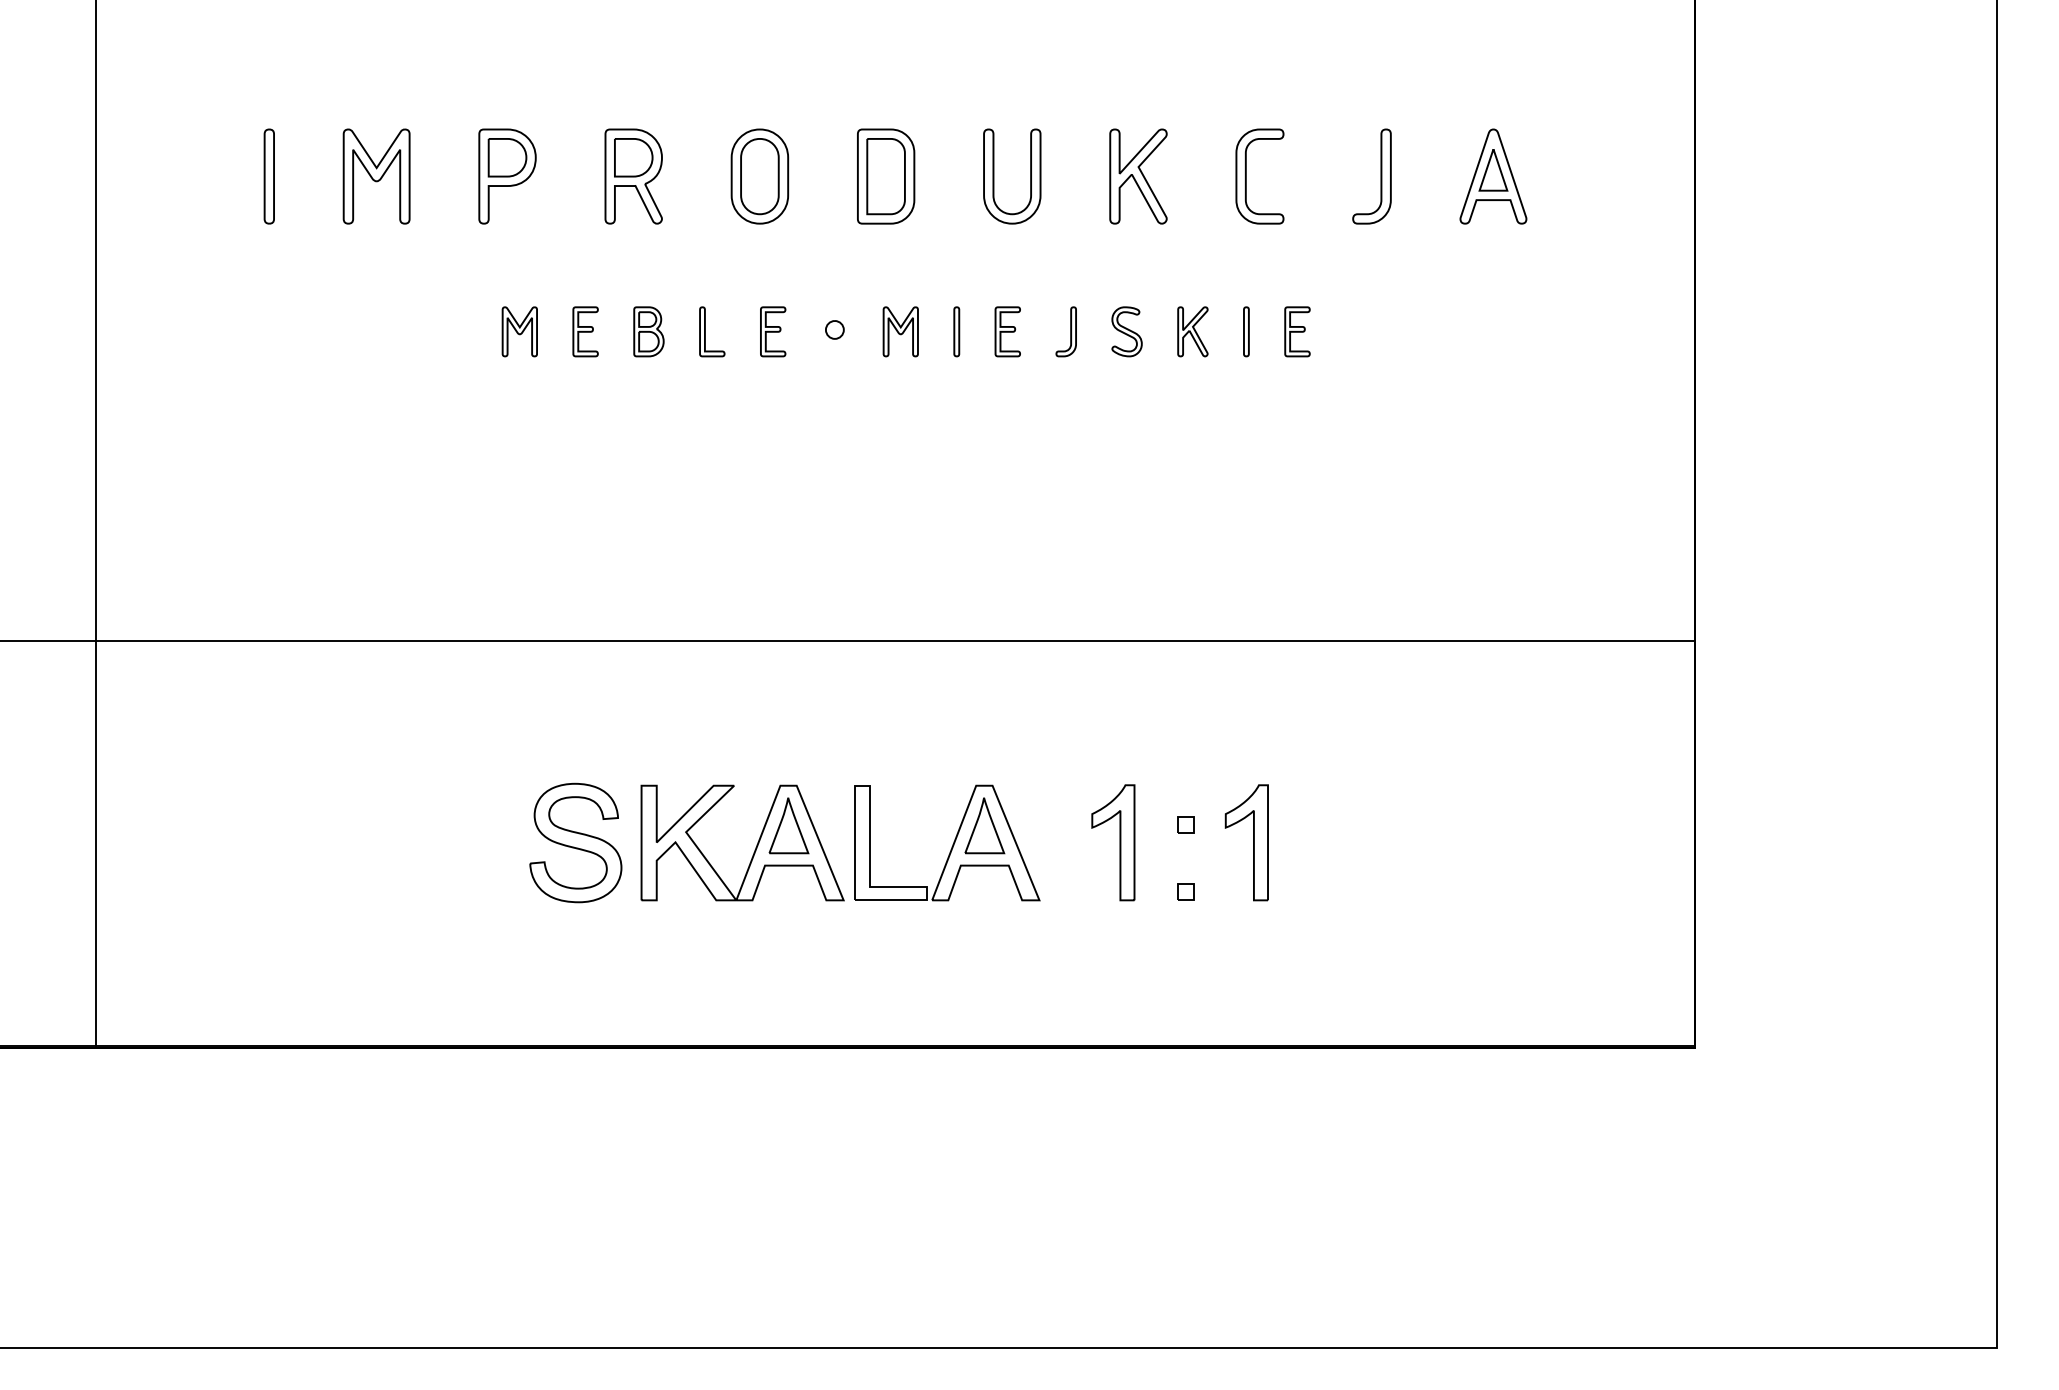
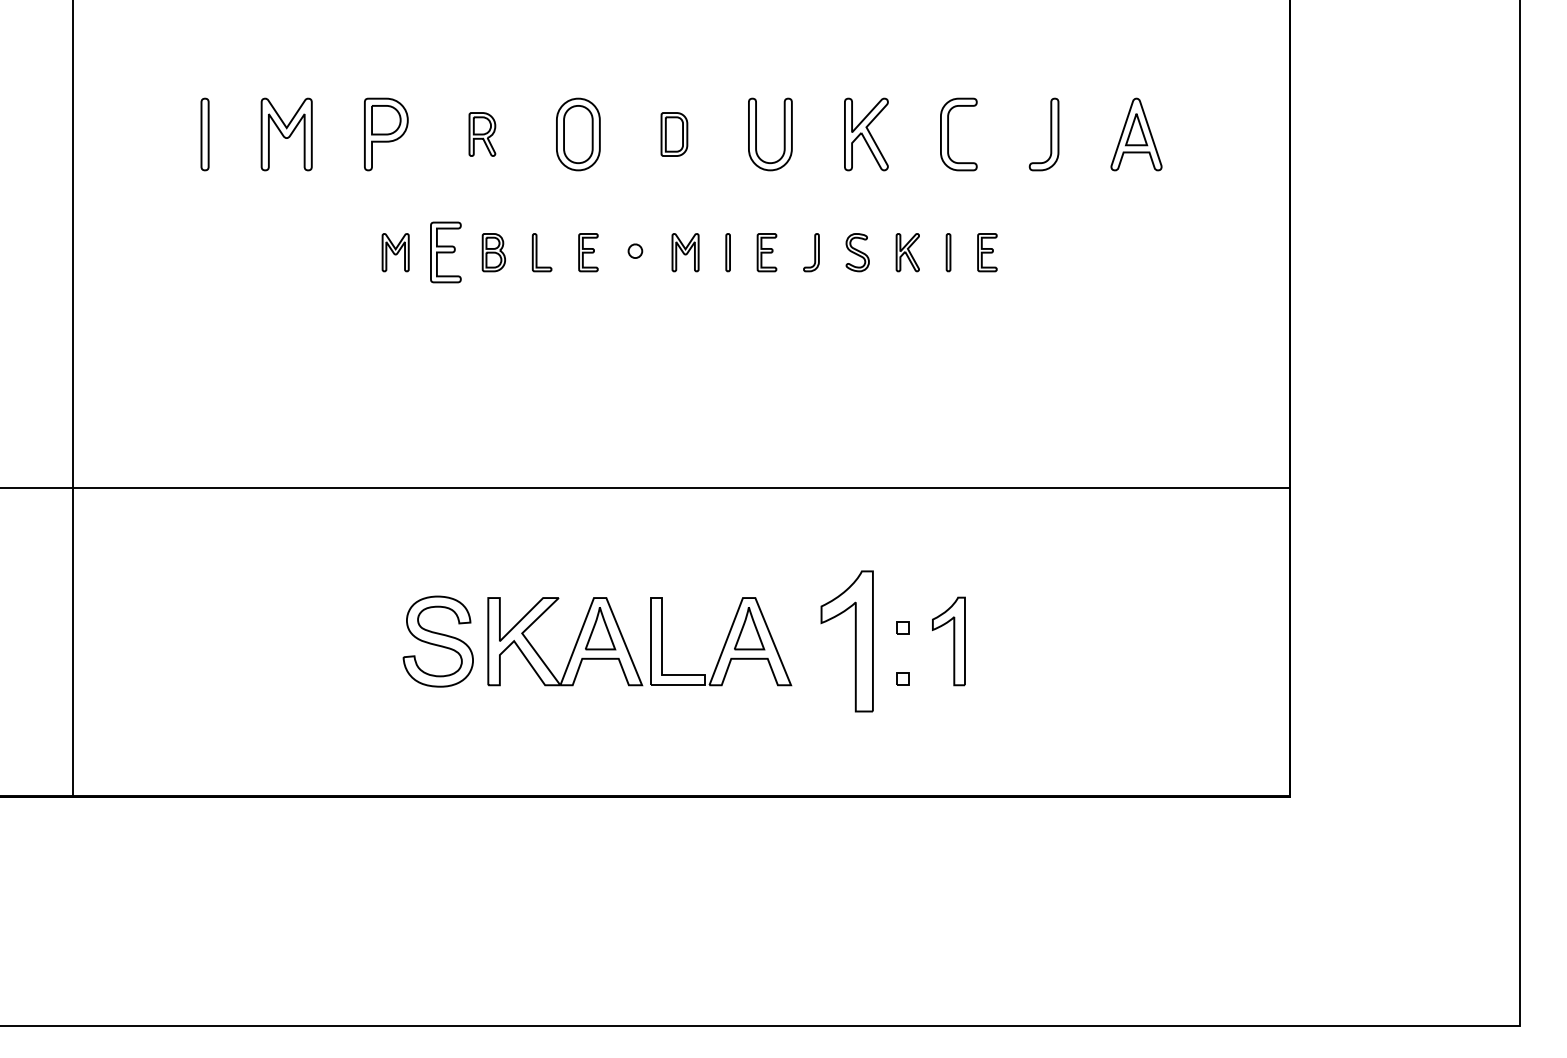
part: (633, 176) -> (482, 134), size x0.6
part: (886, 176) -> (674, 134), size x0.6
part: (585, 331) -> (445, 252), size x1.6
part: (1113, 842) -> (847, 641), size x1.6

